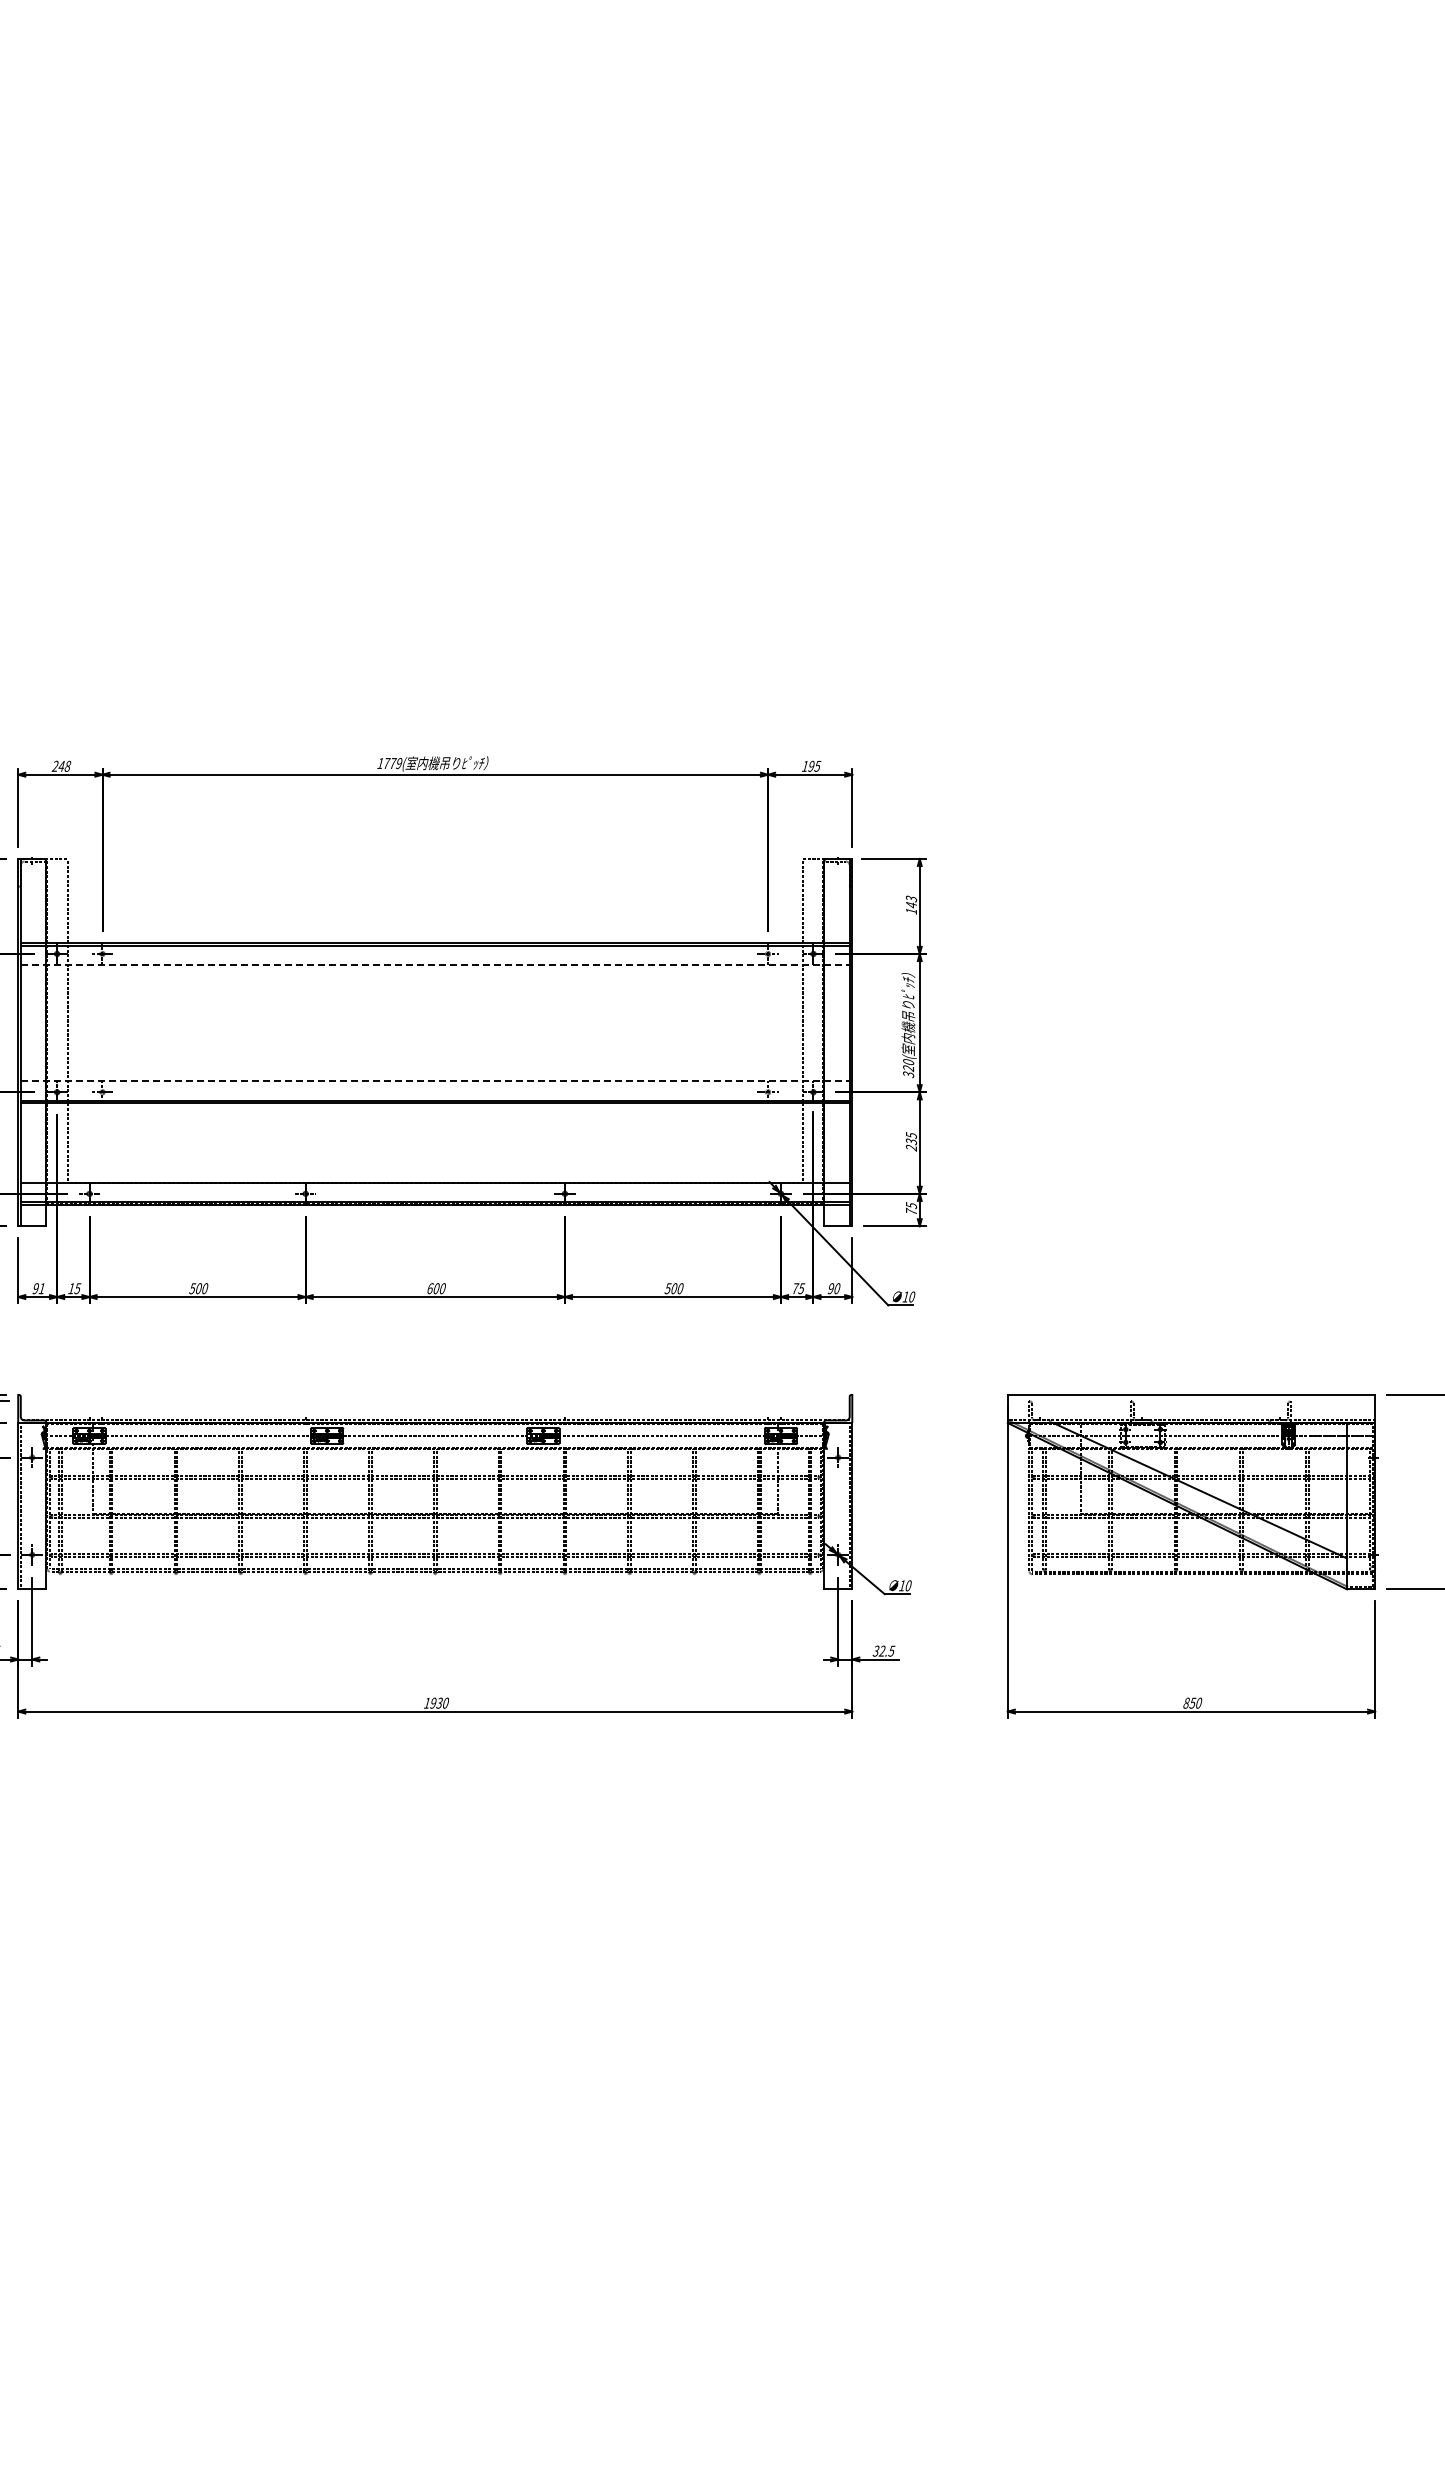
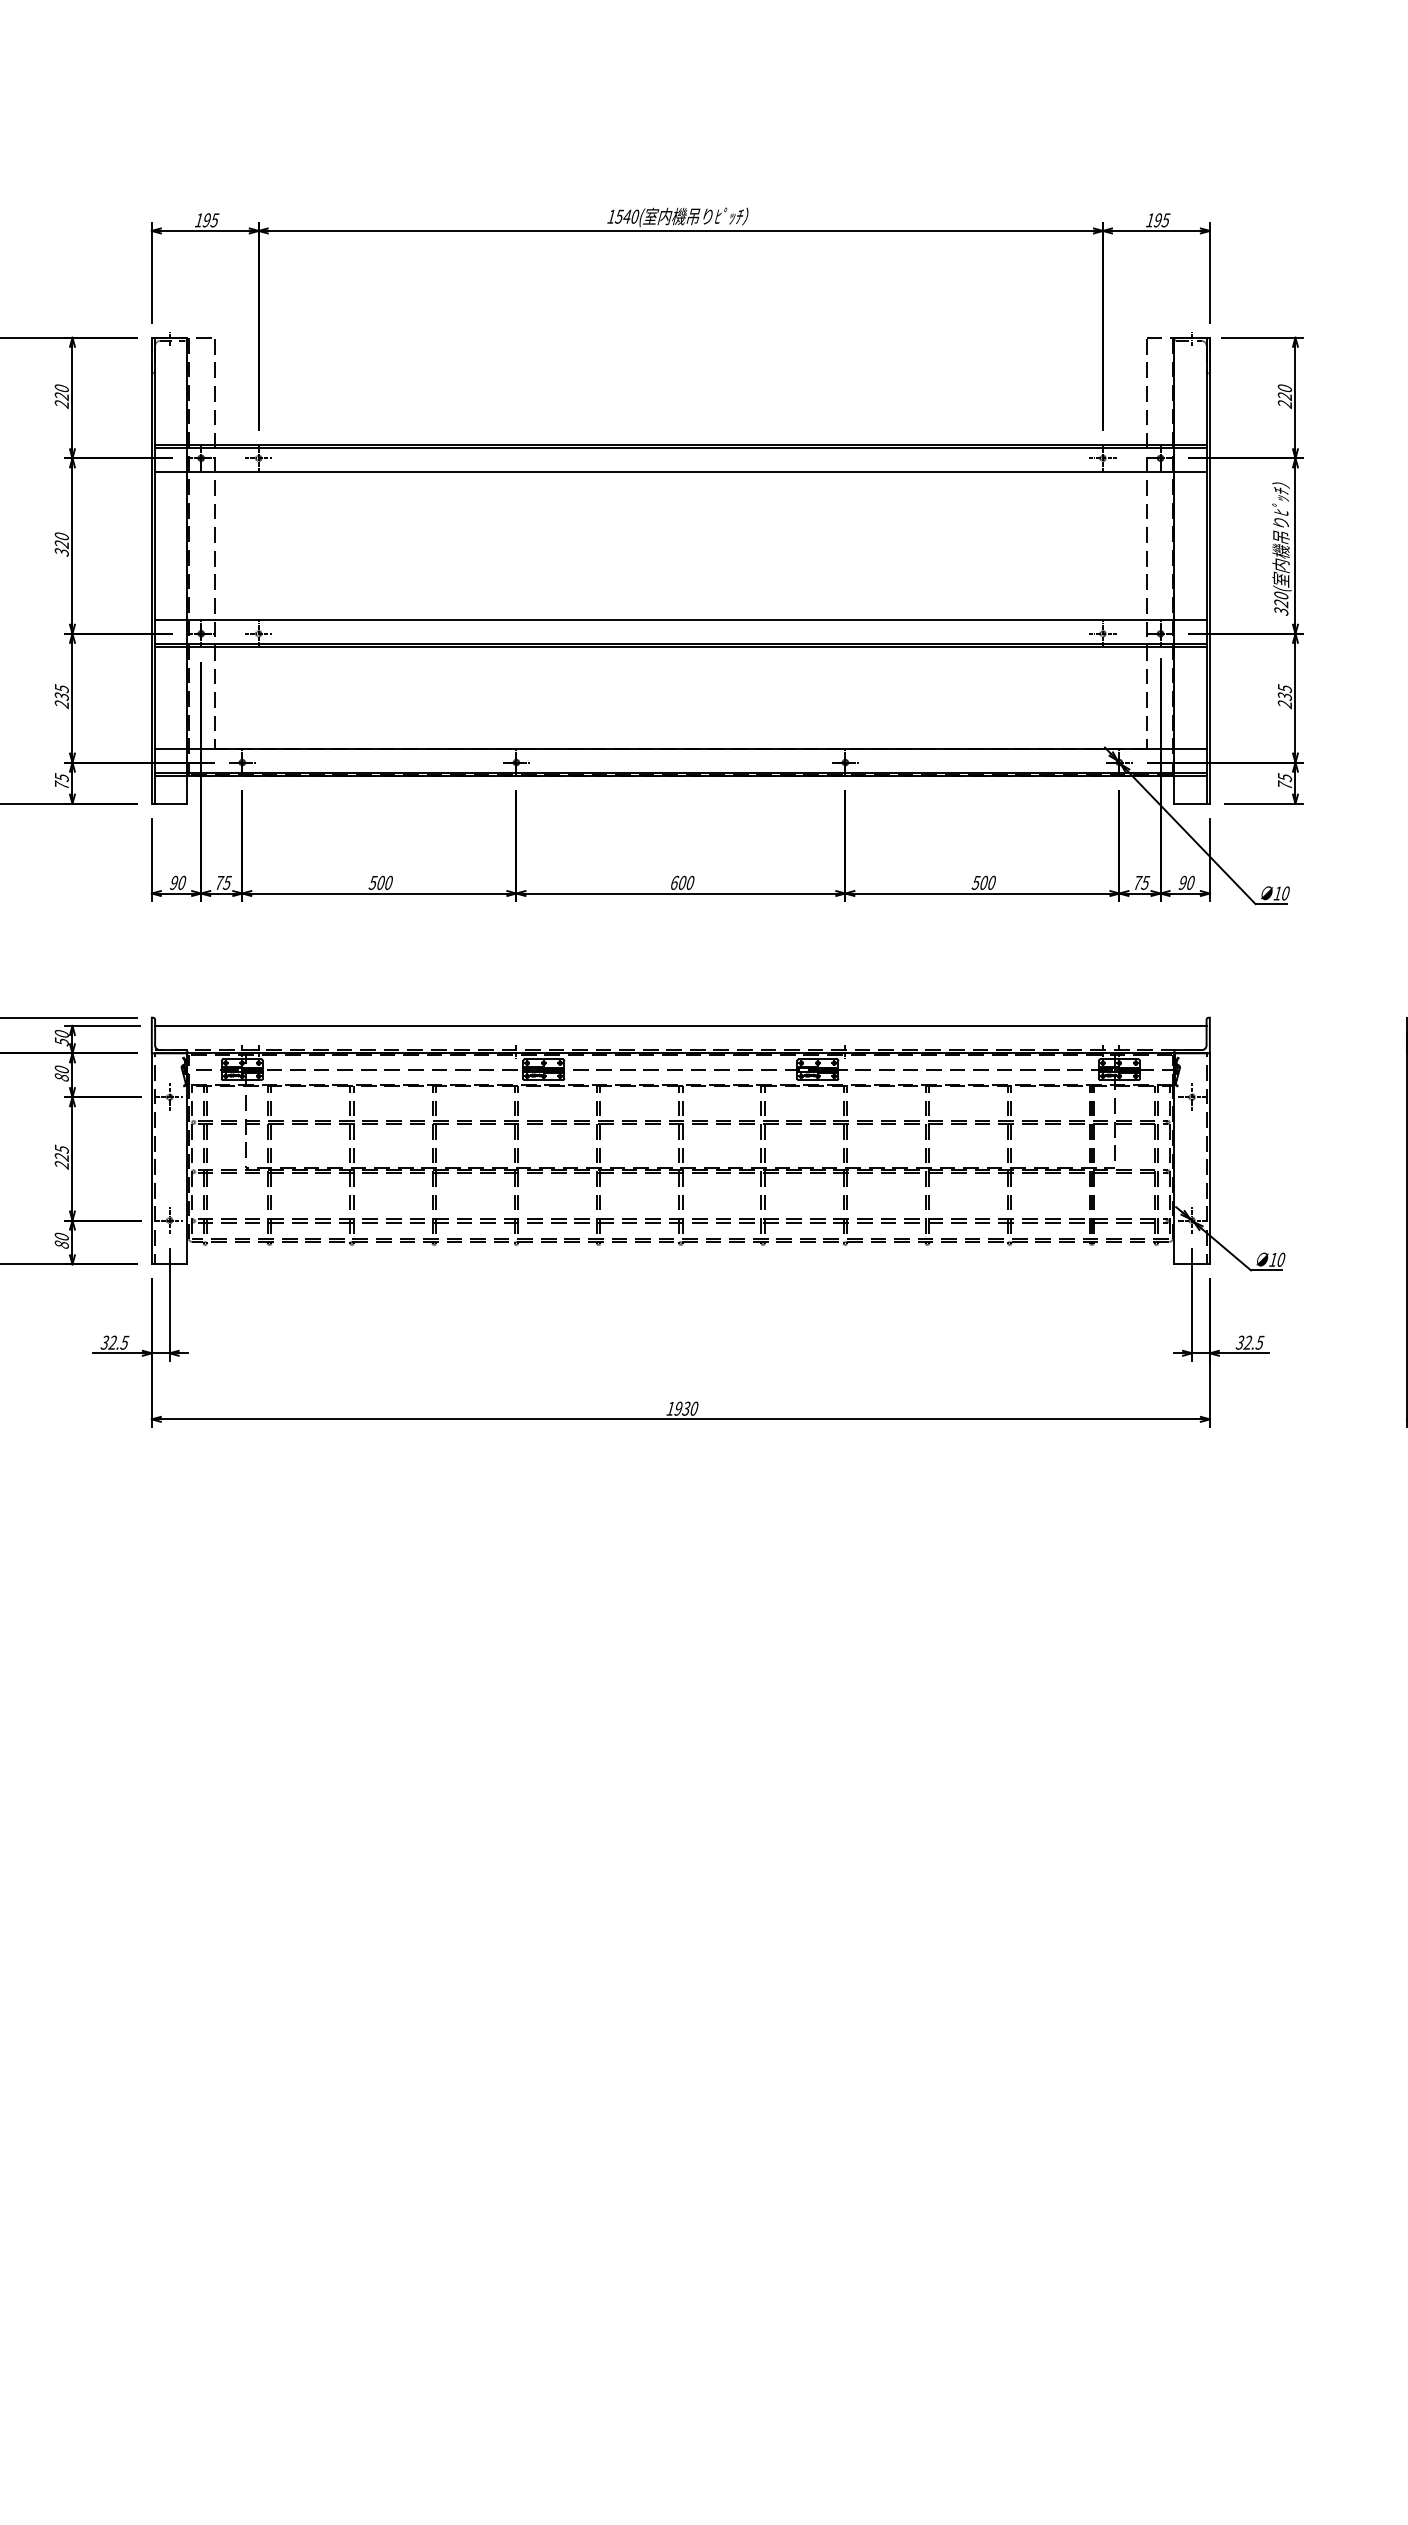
text: (392, 763) -> (626, 216), 1779( -> 1540(
text: (61, 765) -> (206, 219), 248 -> 195
text: (910, 905) -> (1283, 396), 143 -> 220
line: (435, 964) -> (681, 471), dashed -> solid
line: (435, 1081) -> (681, 620), dashed -> solid
text: (41, 1288) -> (181, 882), 91 -> 90
text: (71, 1288) -> (219, 882), 15 -> 75
line: (434, 1401) -> (679, 1026), added

